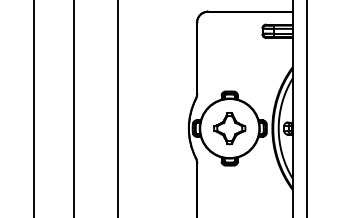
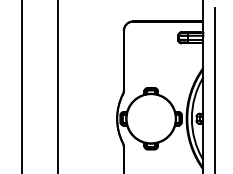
part: (229, 128) -> (150, 118), removed

